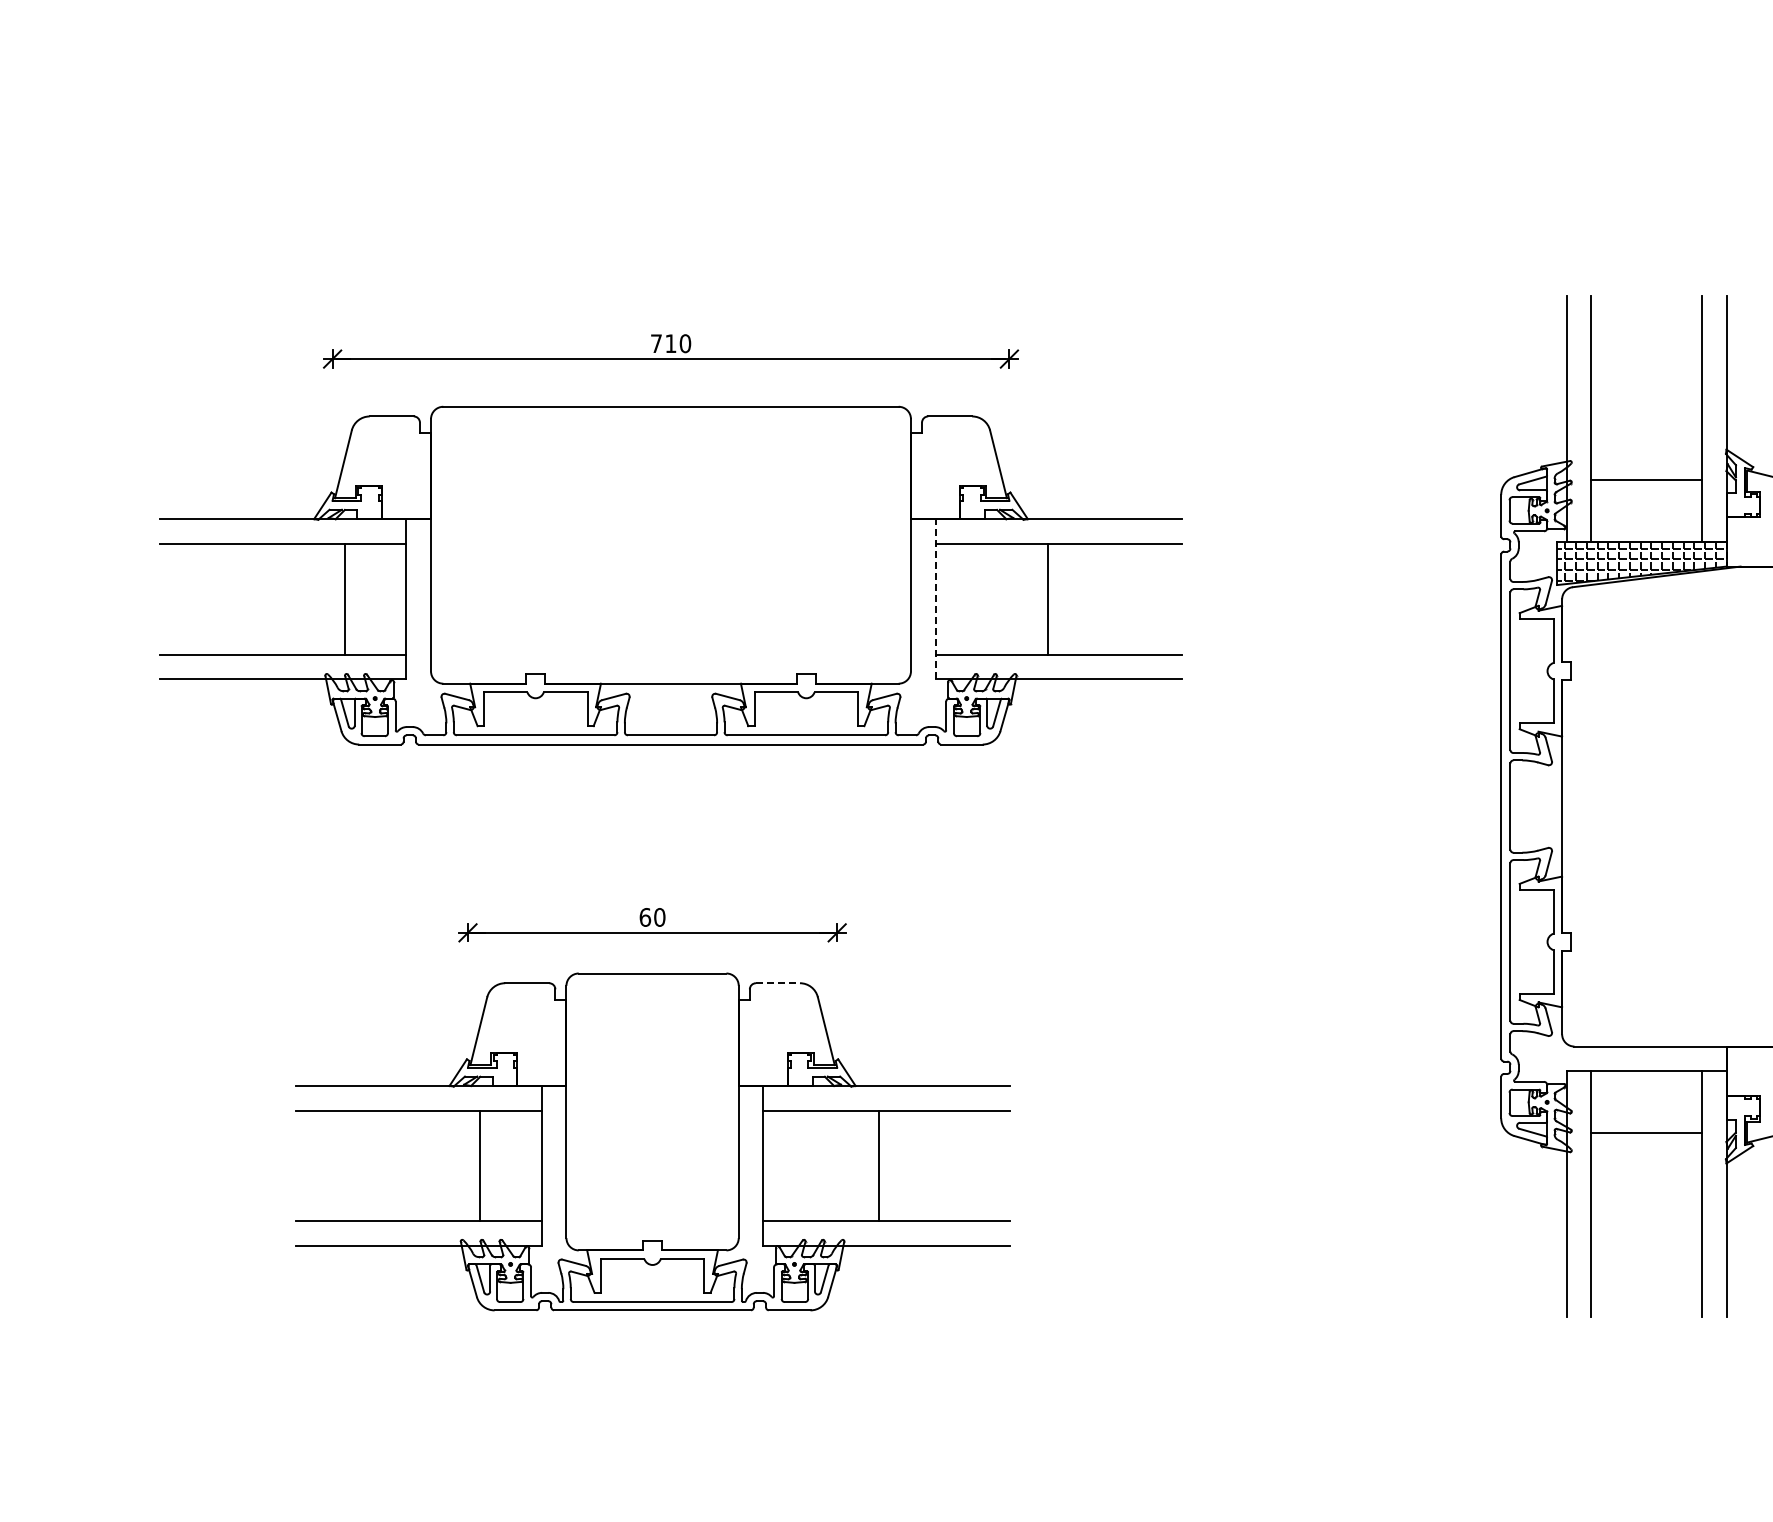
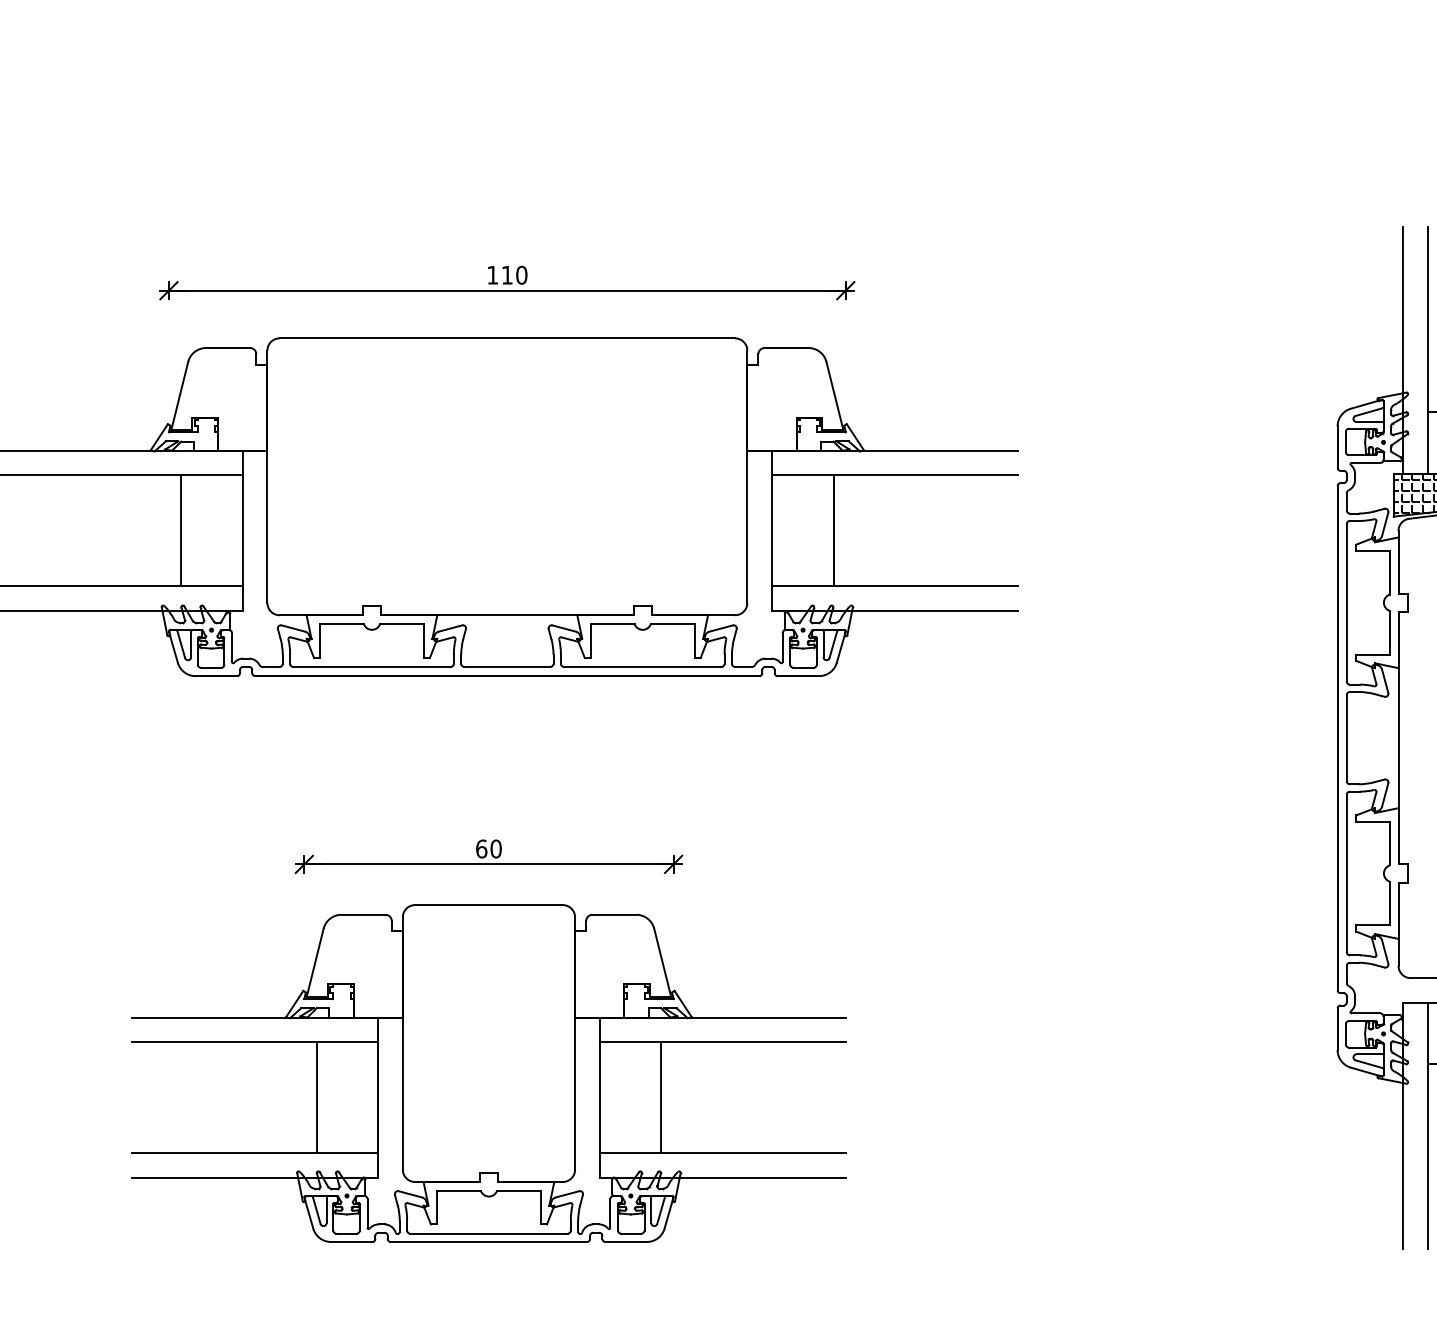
text: (656, 343) -> (492, 275), 710 -> 110
line: (1048, 598) -> (833, 530), moved
line: (935, 599) -> (771, 531), dashed -> solid
line: (777, 983) -> (613, 915), dashed -> solid
line: (878, 1165) -> (660, 1097), moved

